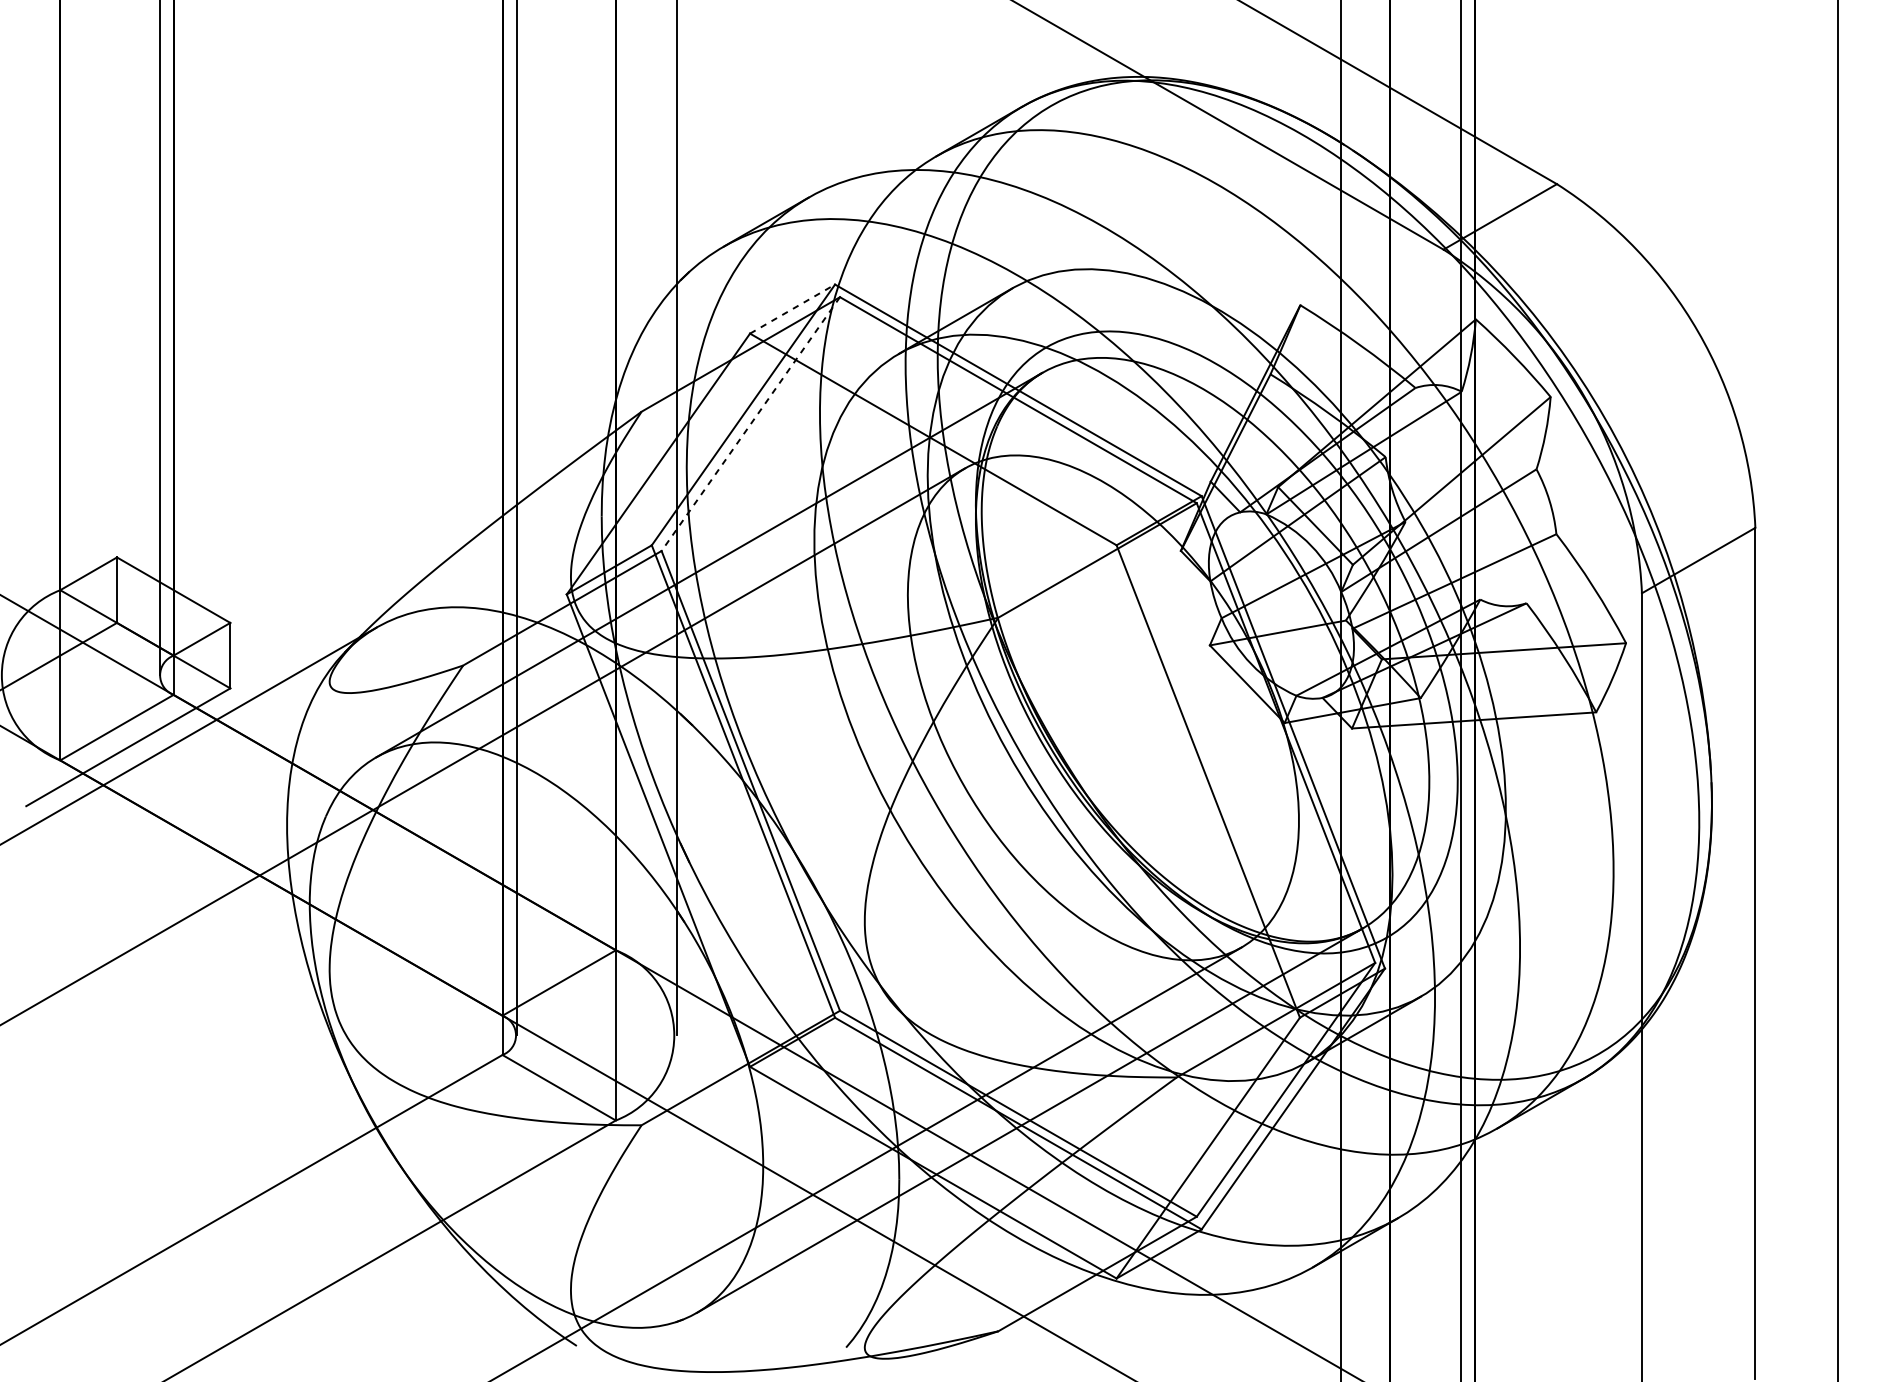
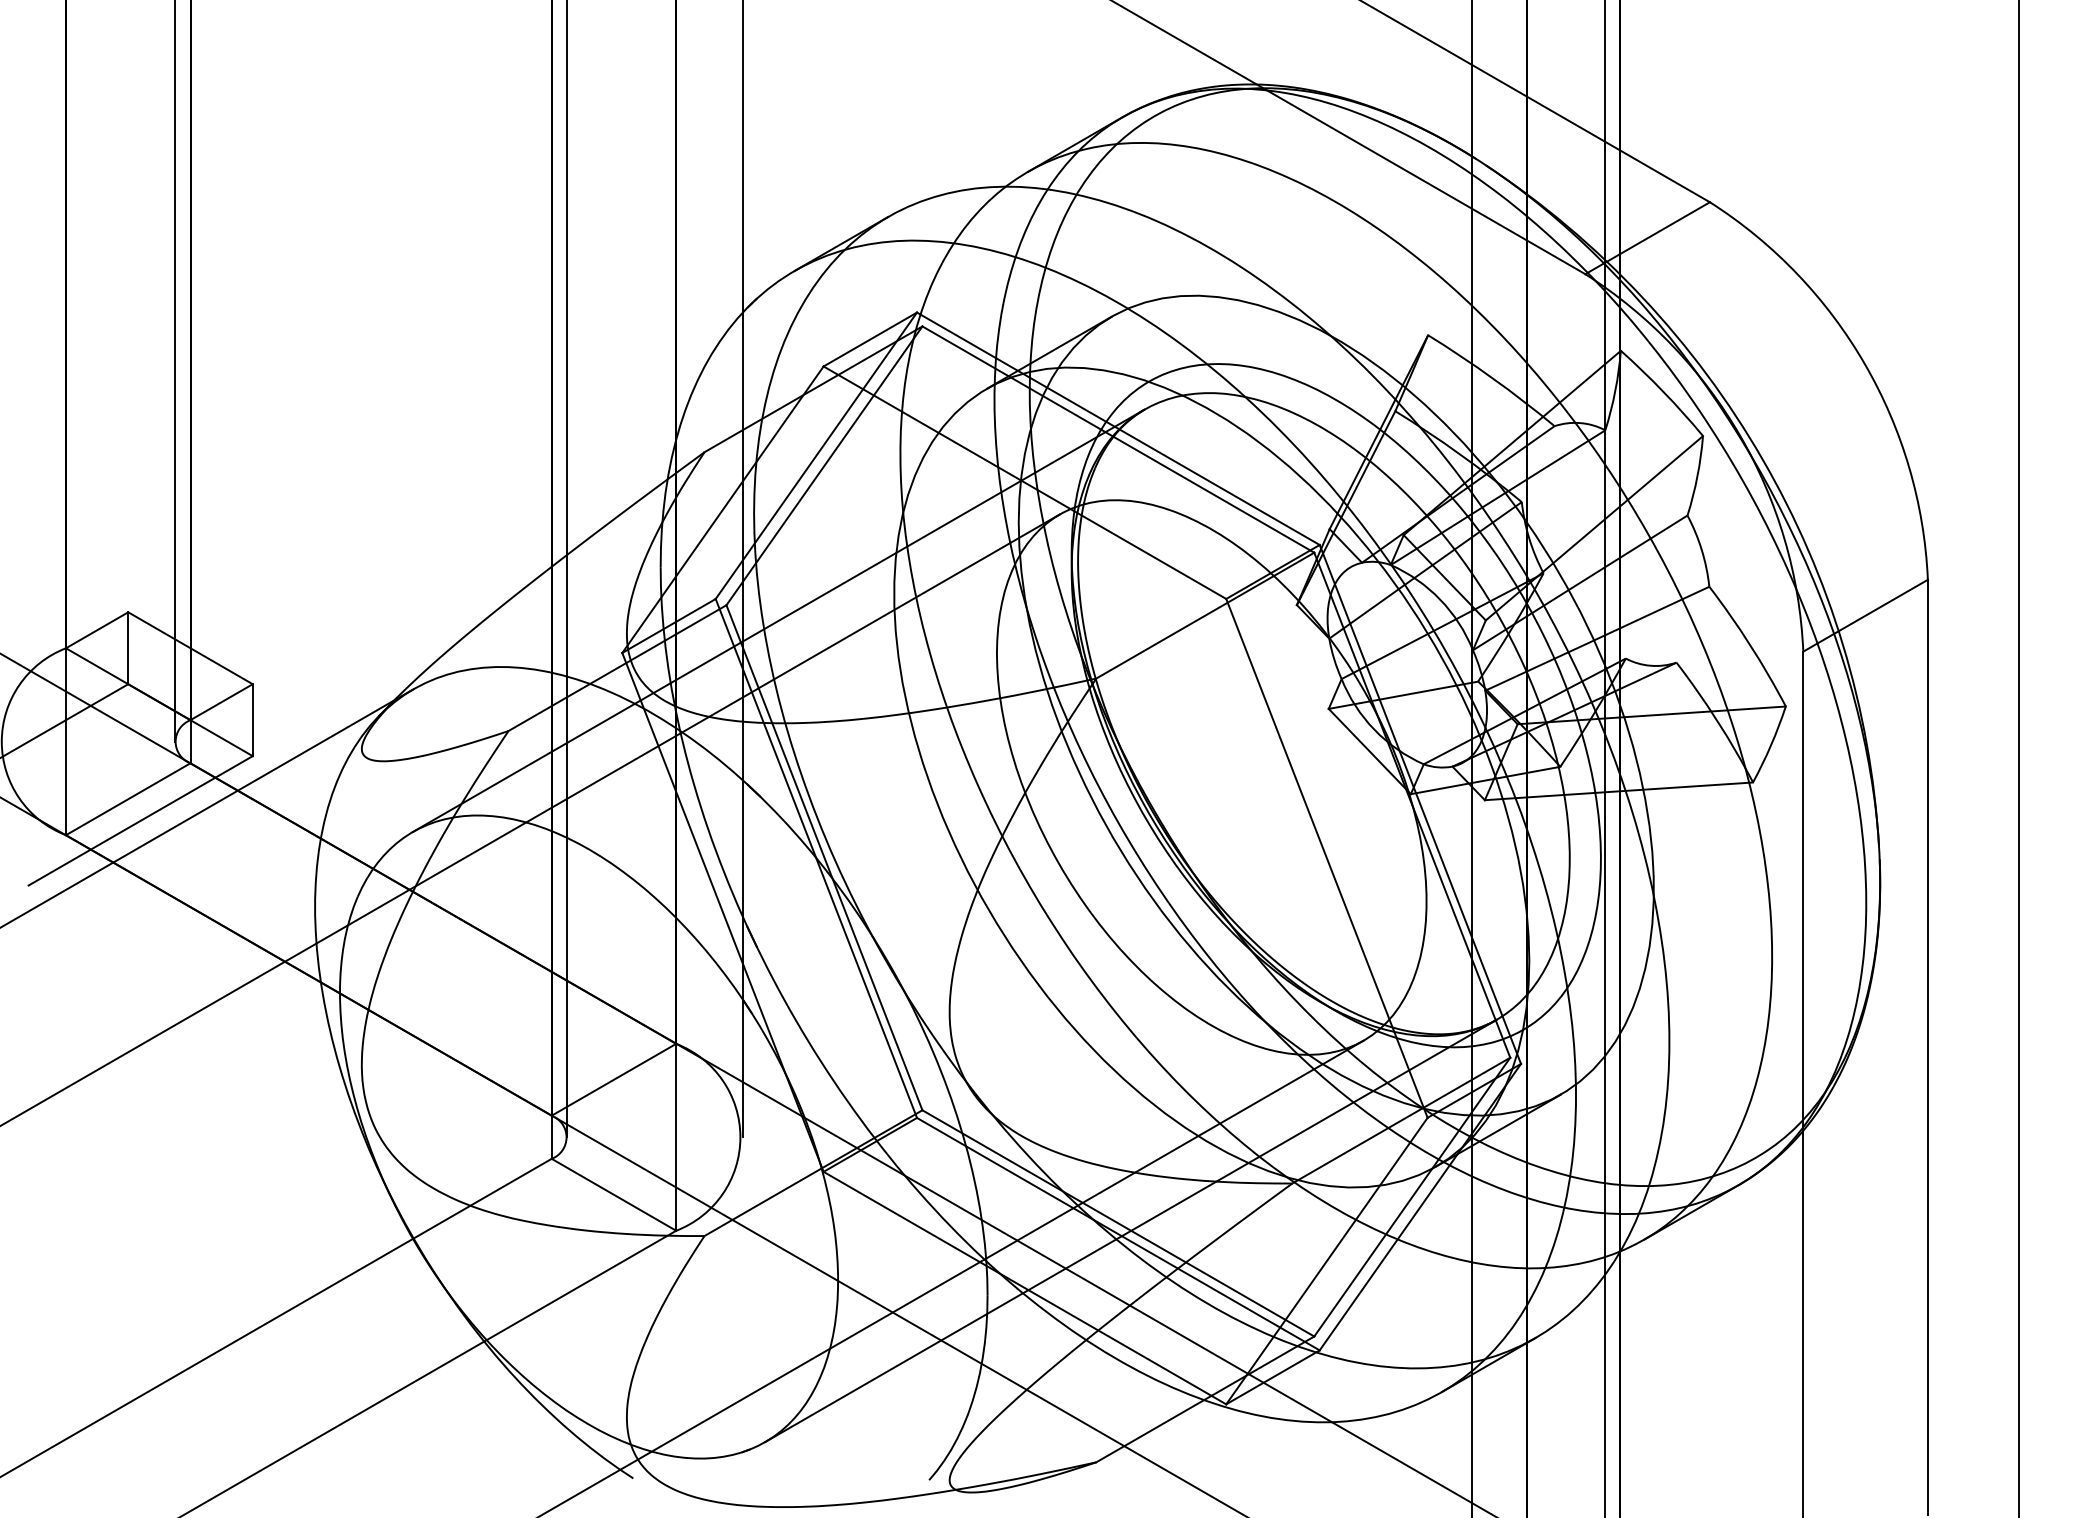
line: (792, 309) -> (870, 339), dashed -> solid
line: (750, 424) -> (824, 466), dashed -> solid

